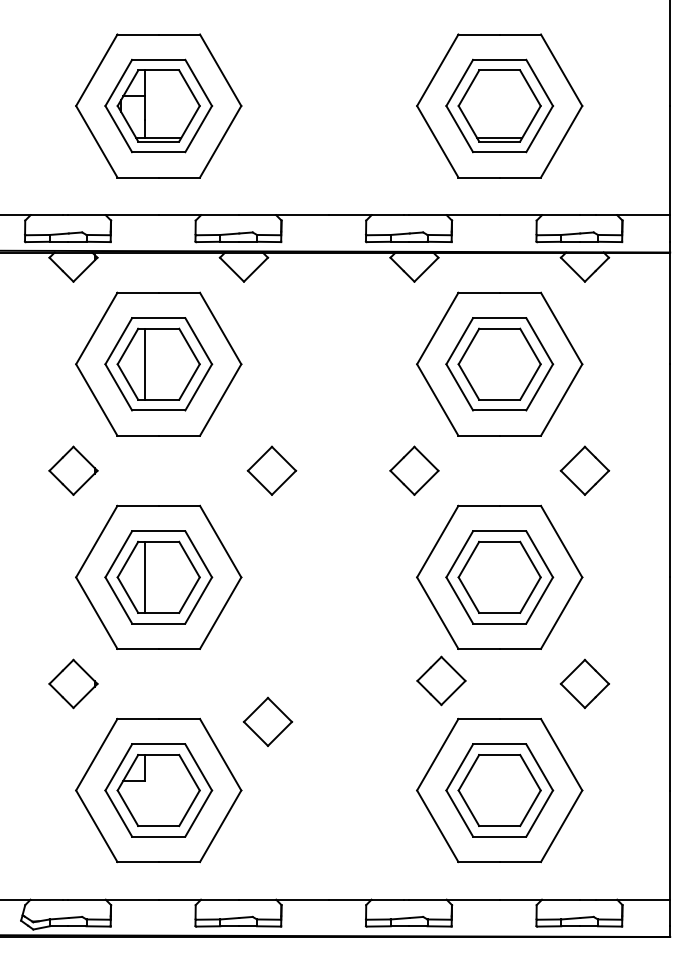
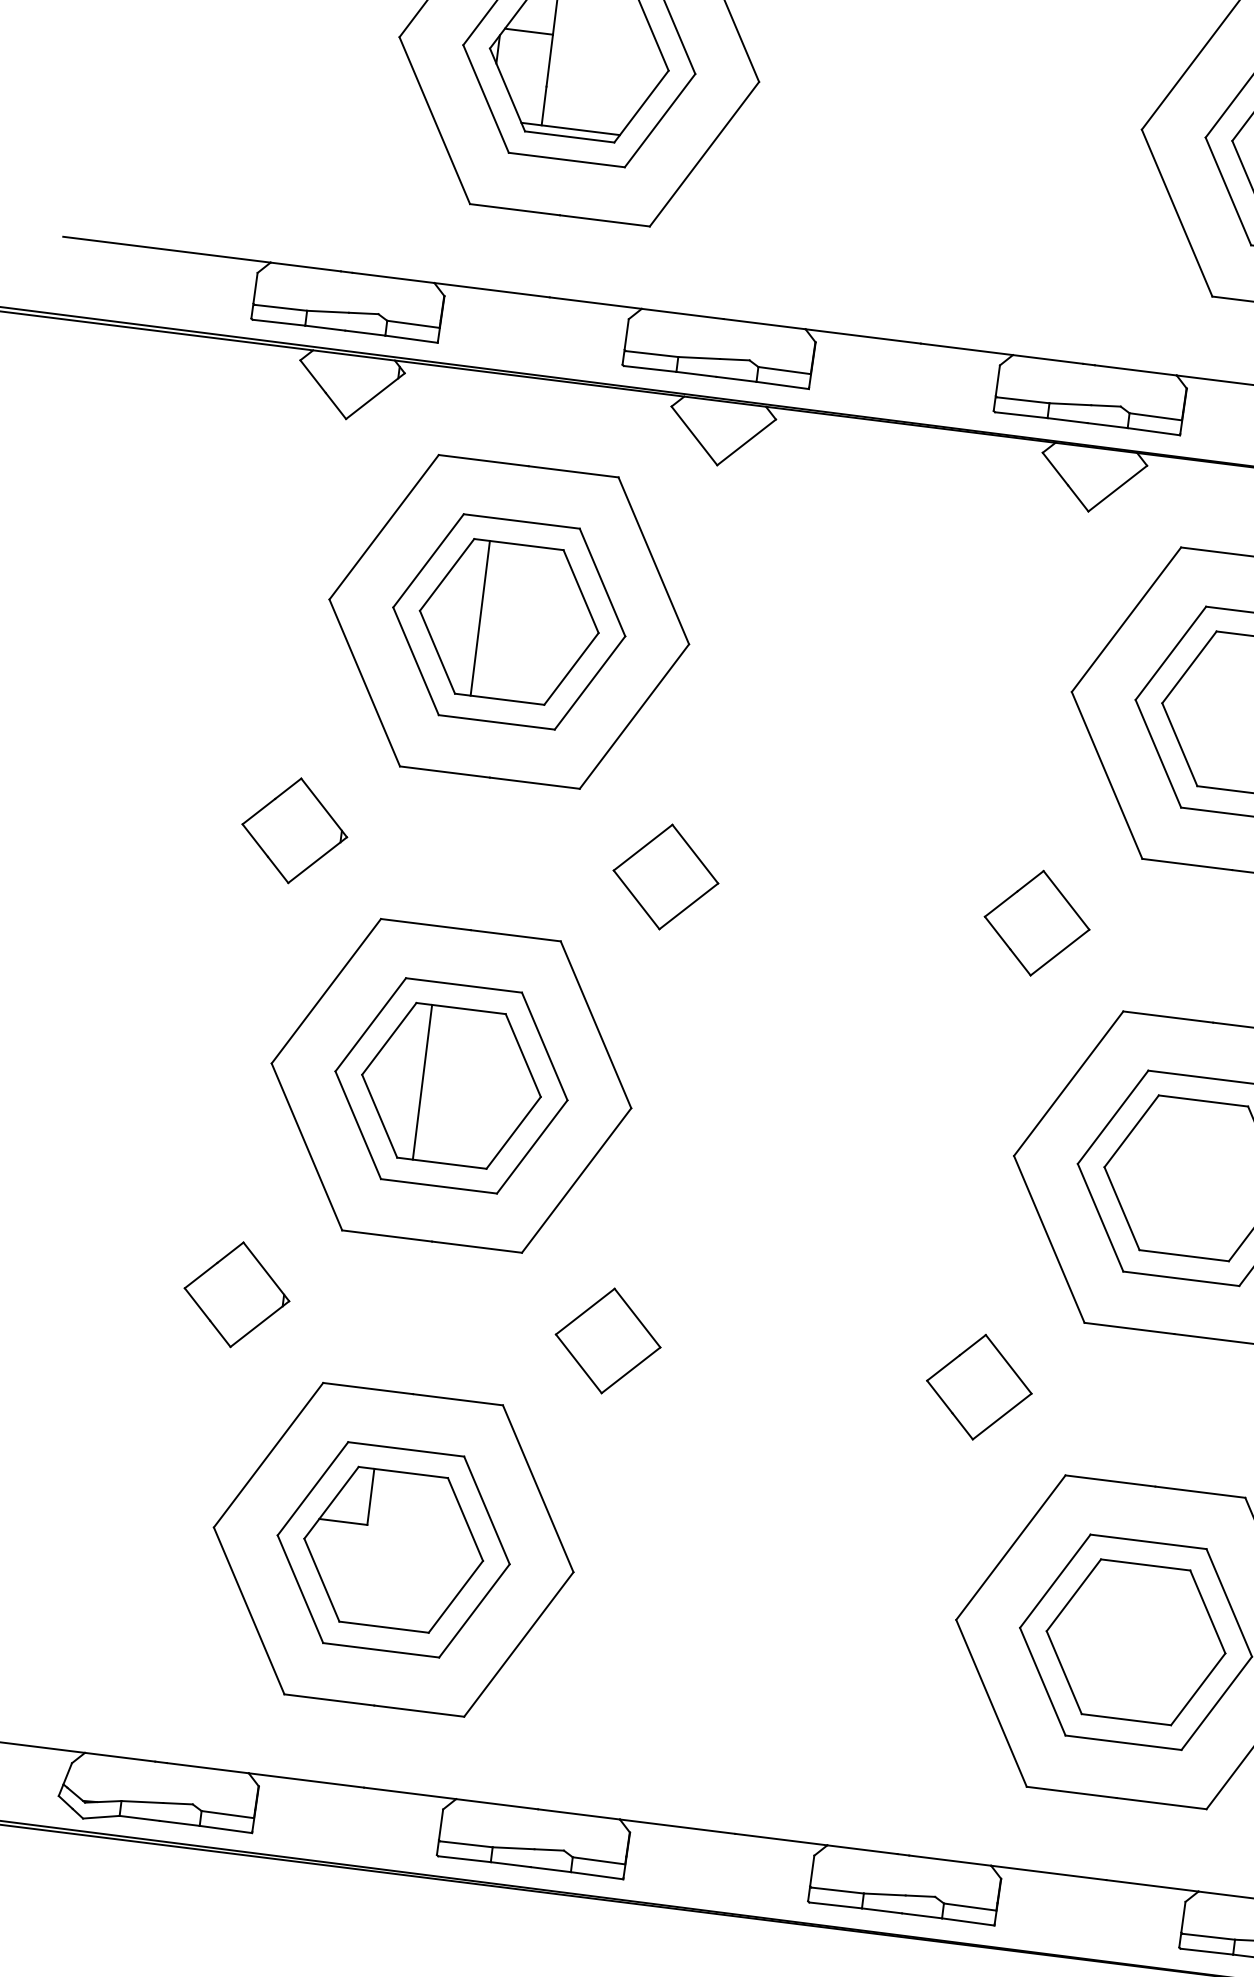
part: (271, 470) -> (665, 876), moved
part: (441, 680) -> (979, 1386), moved
part: (267, 721) -> (607, 1339), moved

